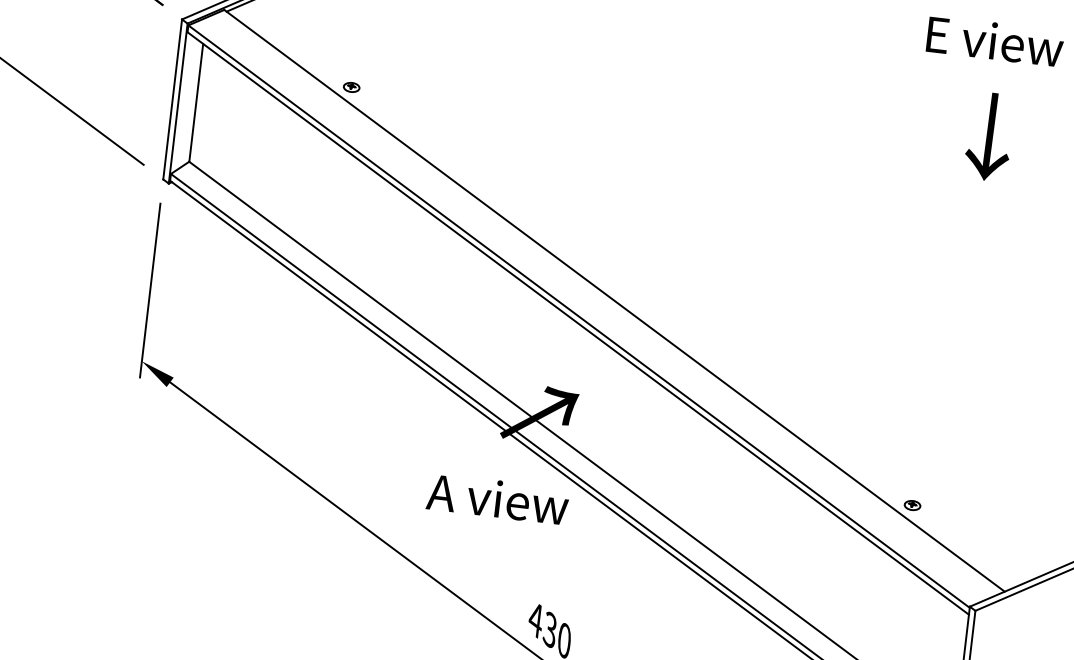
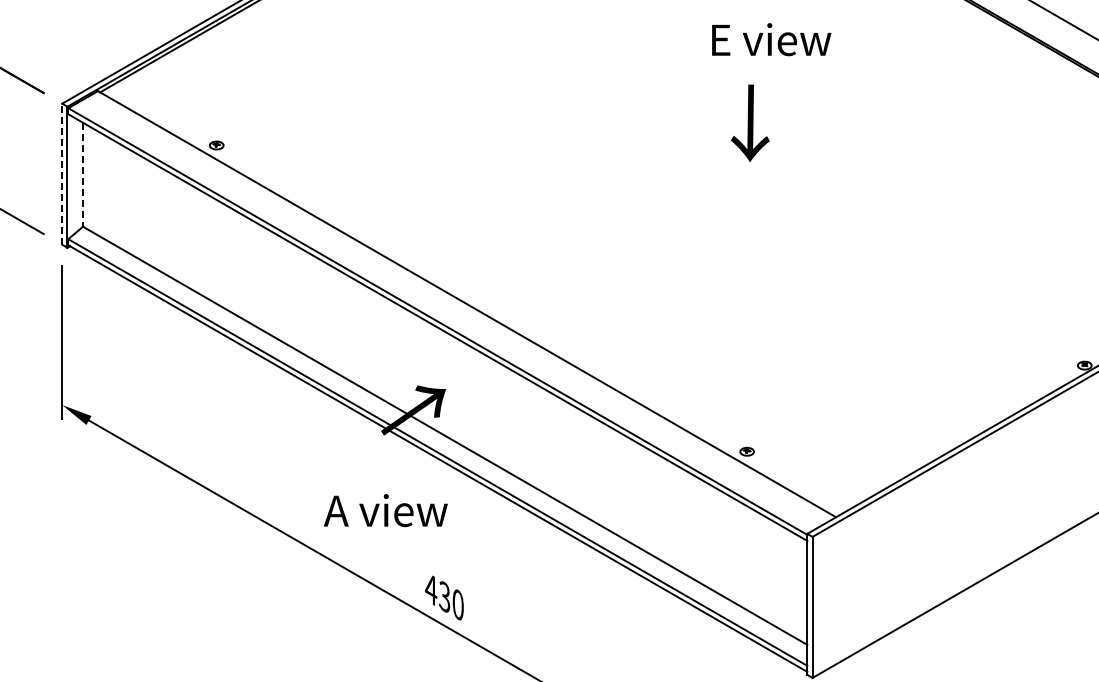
line: (172, 99) -> (62, 174), solid -> dashed
line: (196, 102) -> (83, 174), solid -> dashed
text: (989, 135) -> (750, 122), moved
text: (497, 499) -> (385, 510), moved

